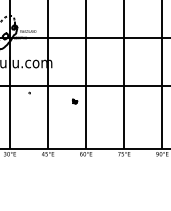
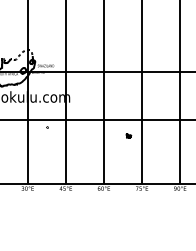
part: (74, 101) -> (128, 135), moved

